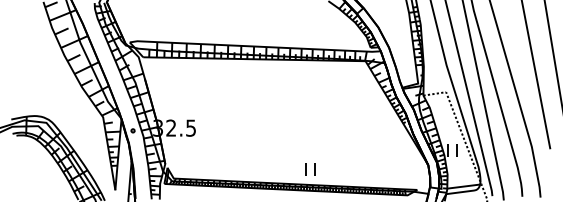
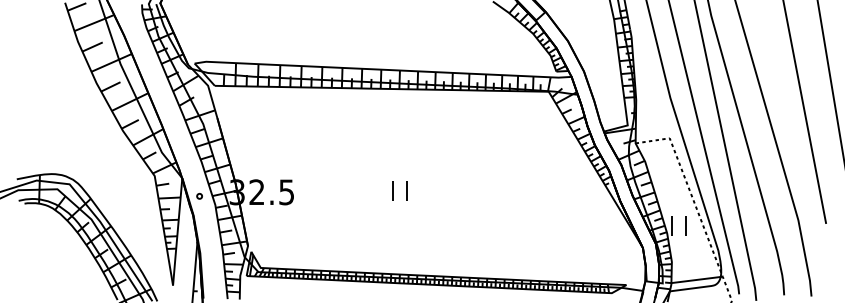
part: (310, 169) -> (399, 191), moved

